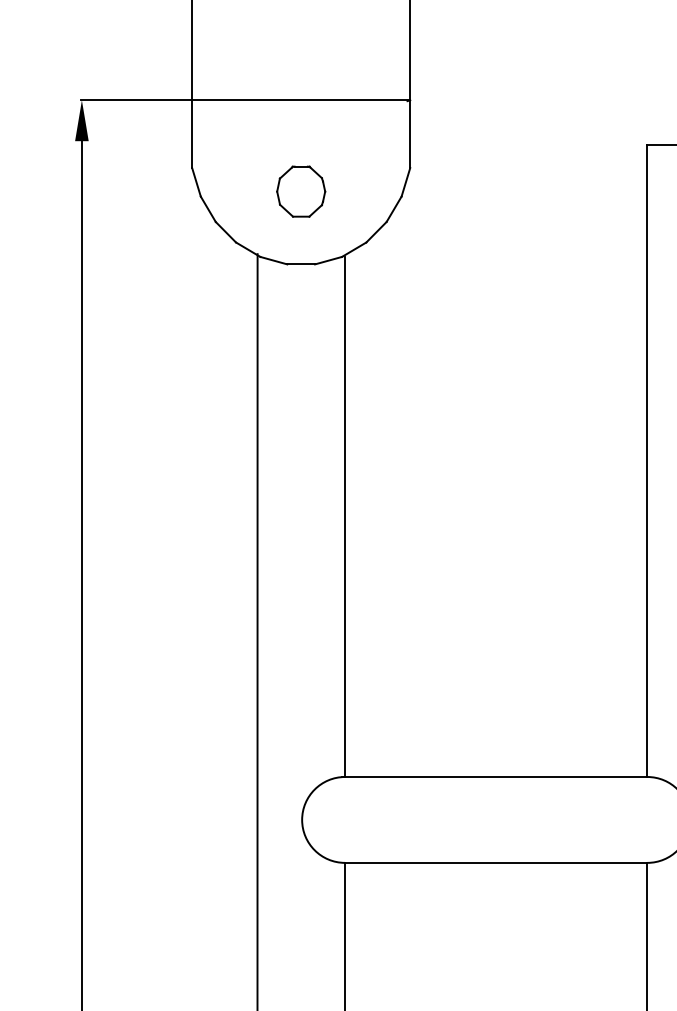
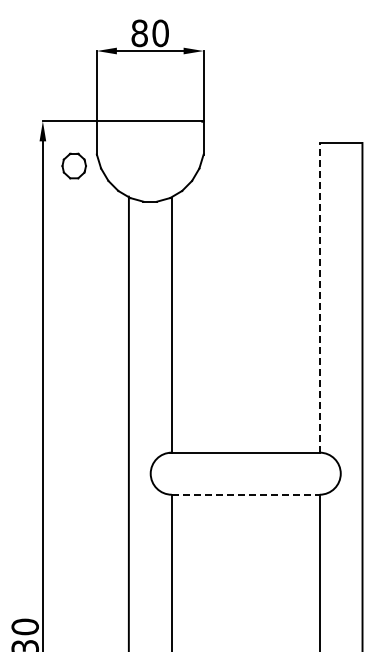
part: (299, 190) -> (73, 165), moved
line: (646, 460) -> (319, 297), solid -> dashed
line: (497, 862) -> (246, 494), solid -> dashed

